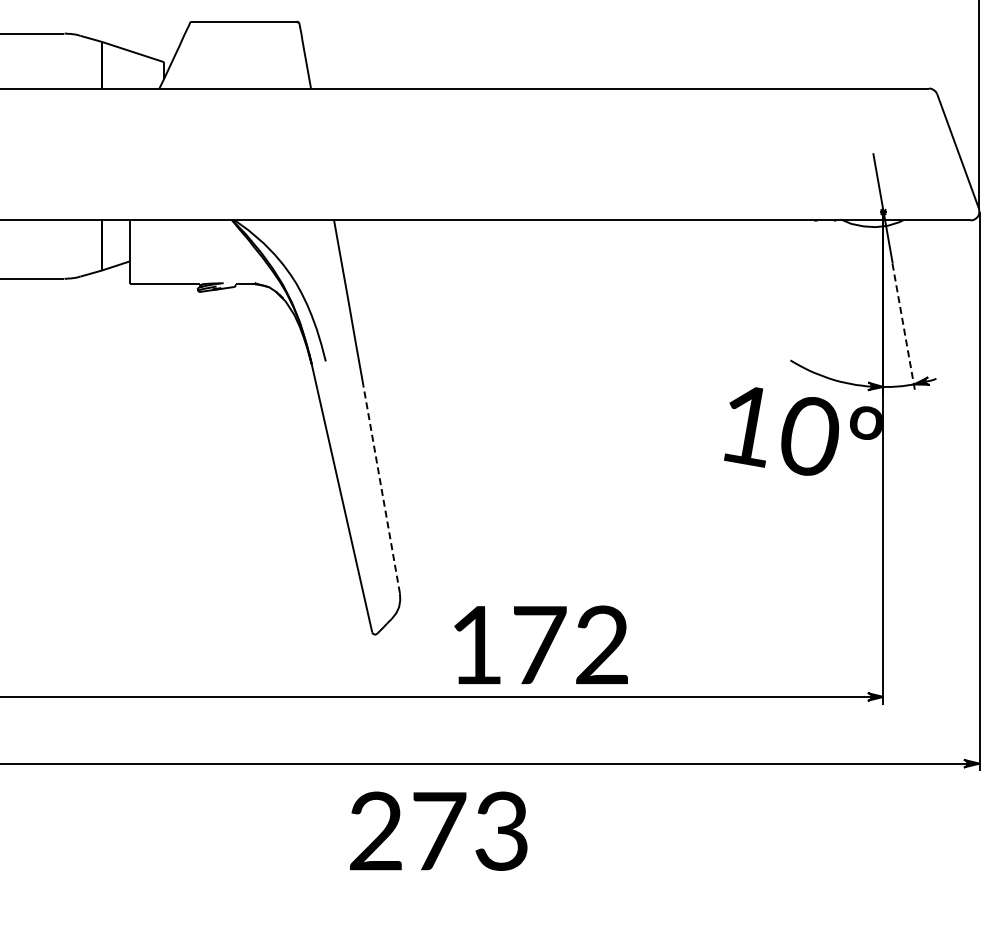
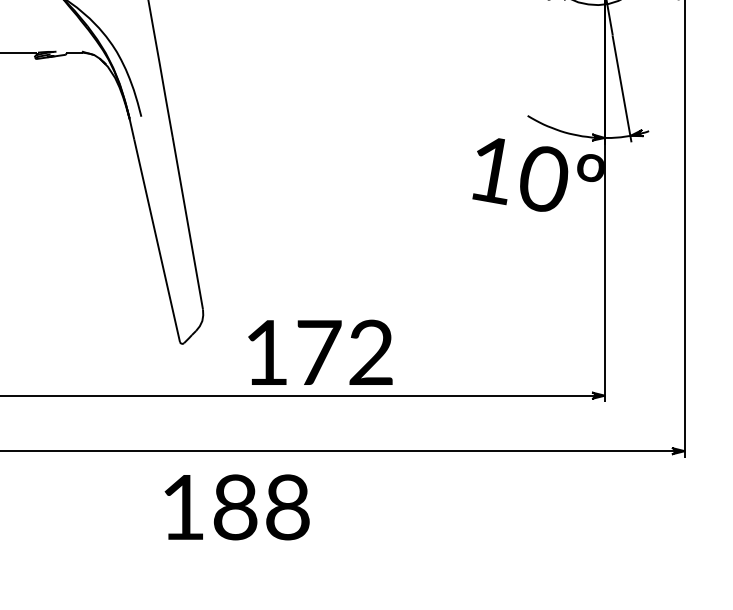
line: (903, 328) -> (621, 89), dashed -> solid
line: (381, 489) -> (187, 223), dashed -> solid
text: (439, 830) -> (235, 506), 273 -> 188

